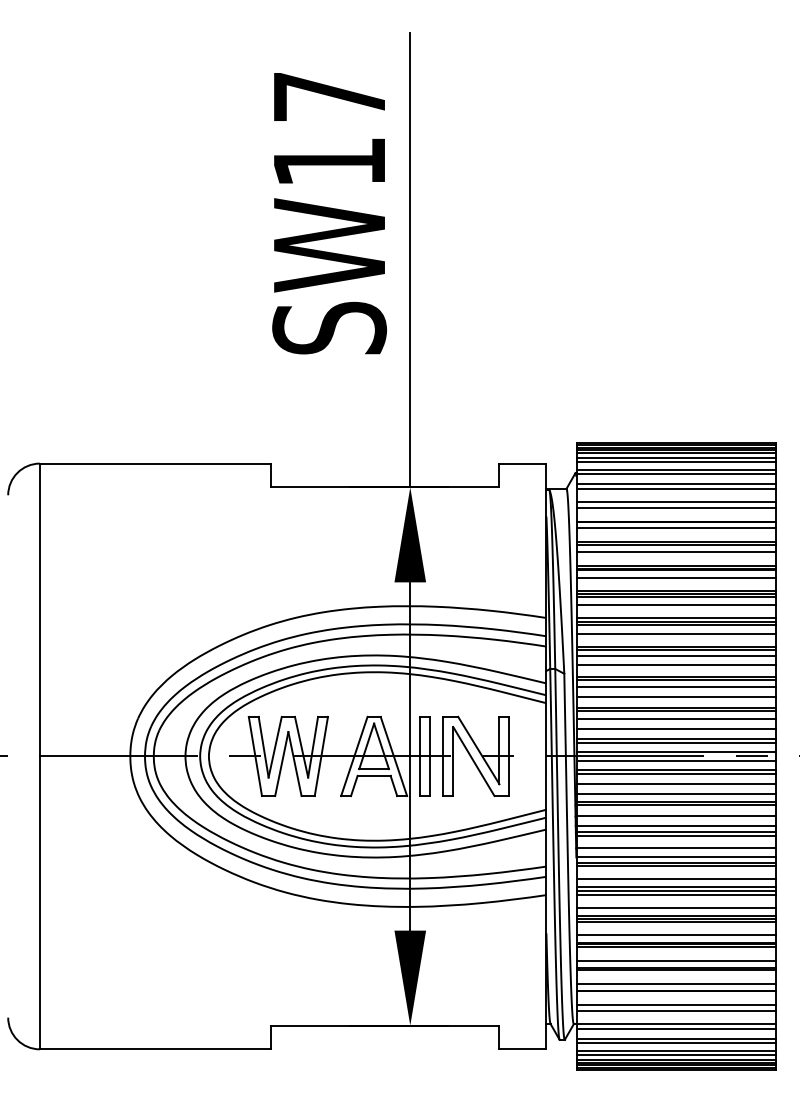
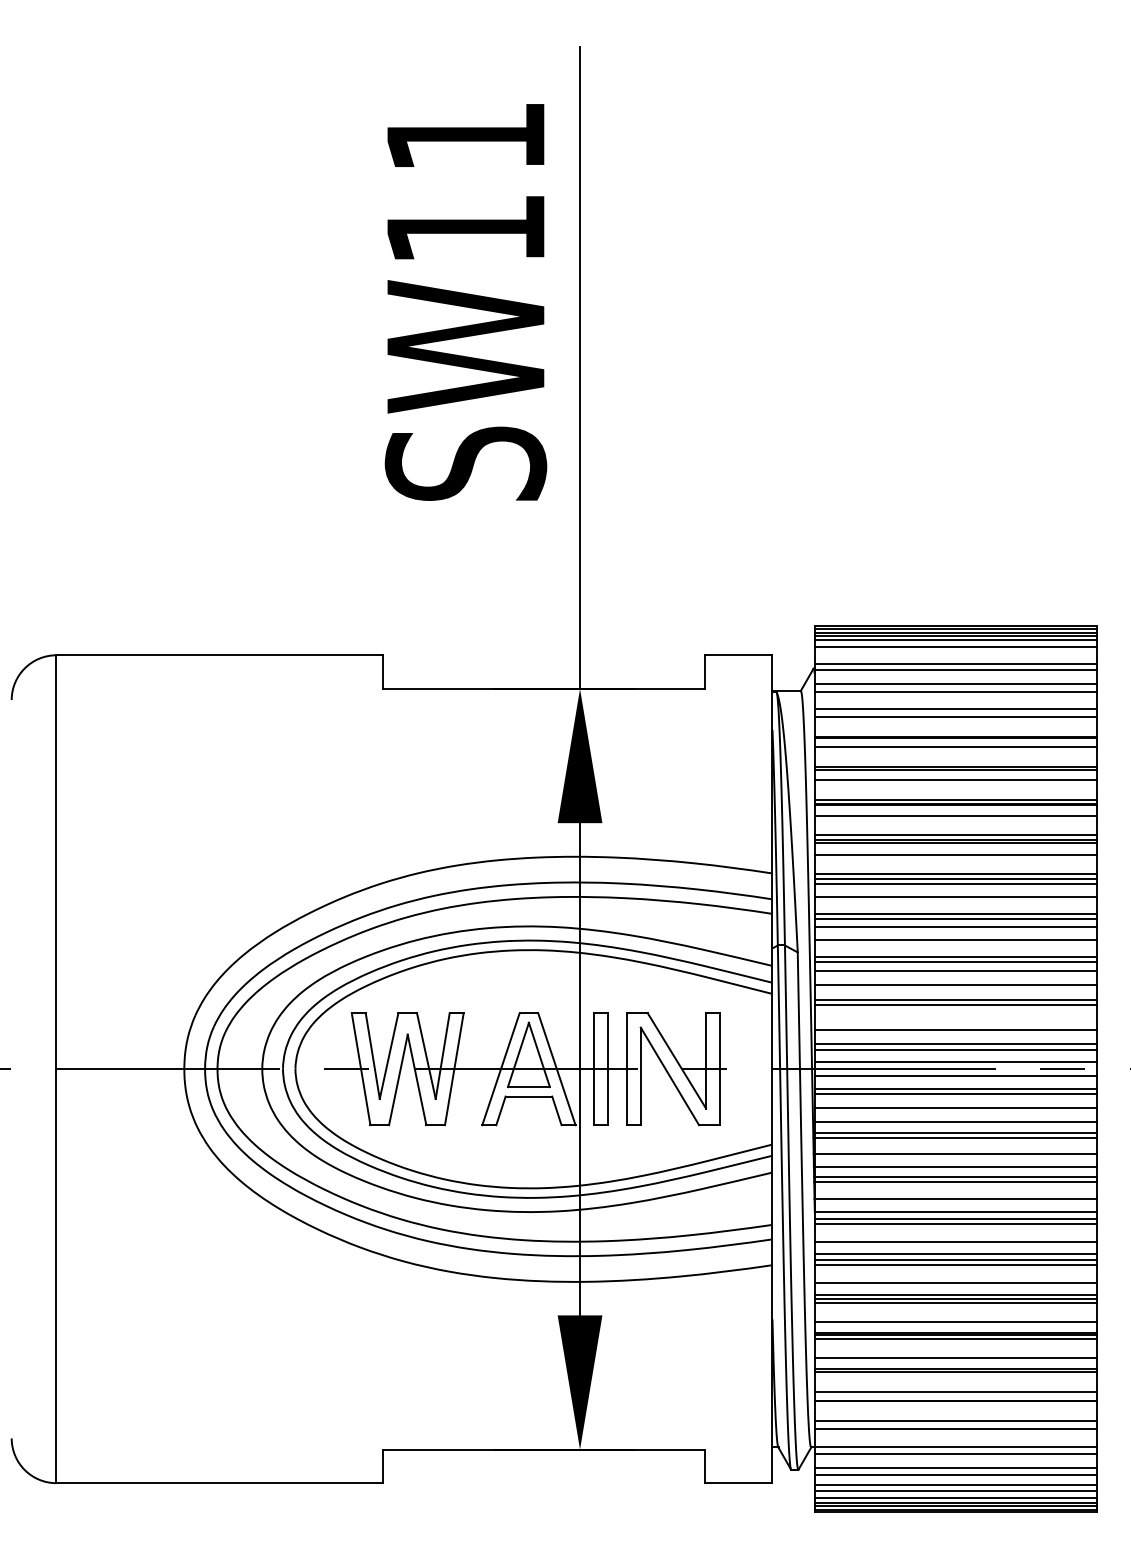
text: (329, 96) -> (465, 136), SW17 -> SW11
line: (675, 462) -> (954, 653), removed
line: (675, 719) -> (954, 1016), removed

